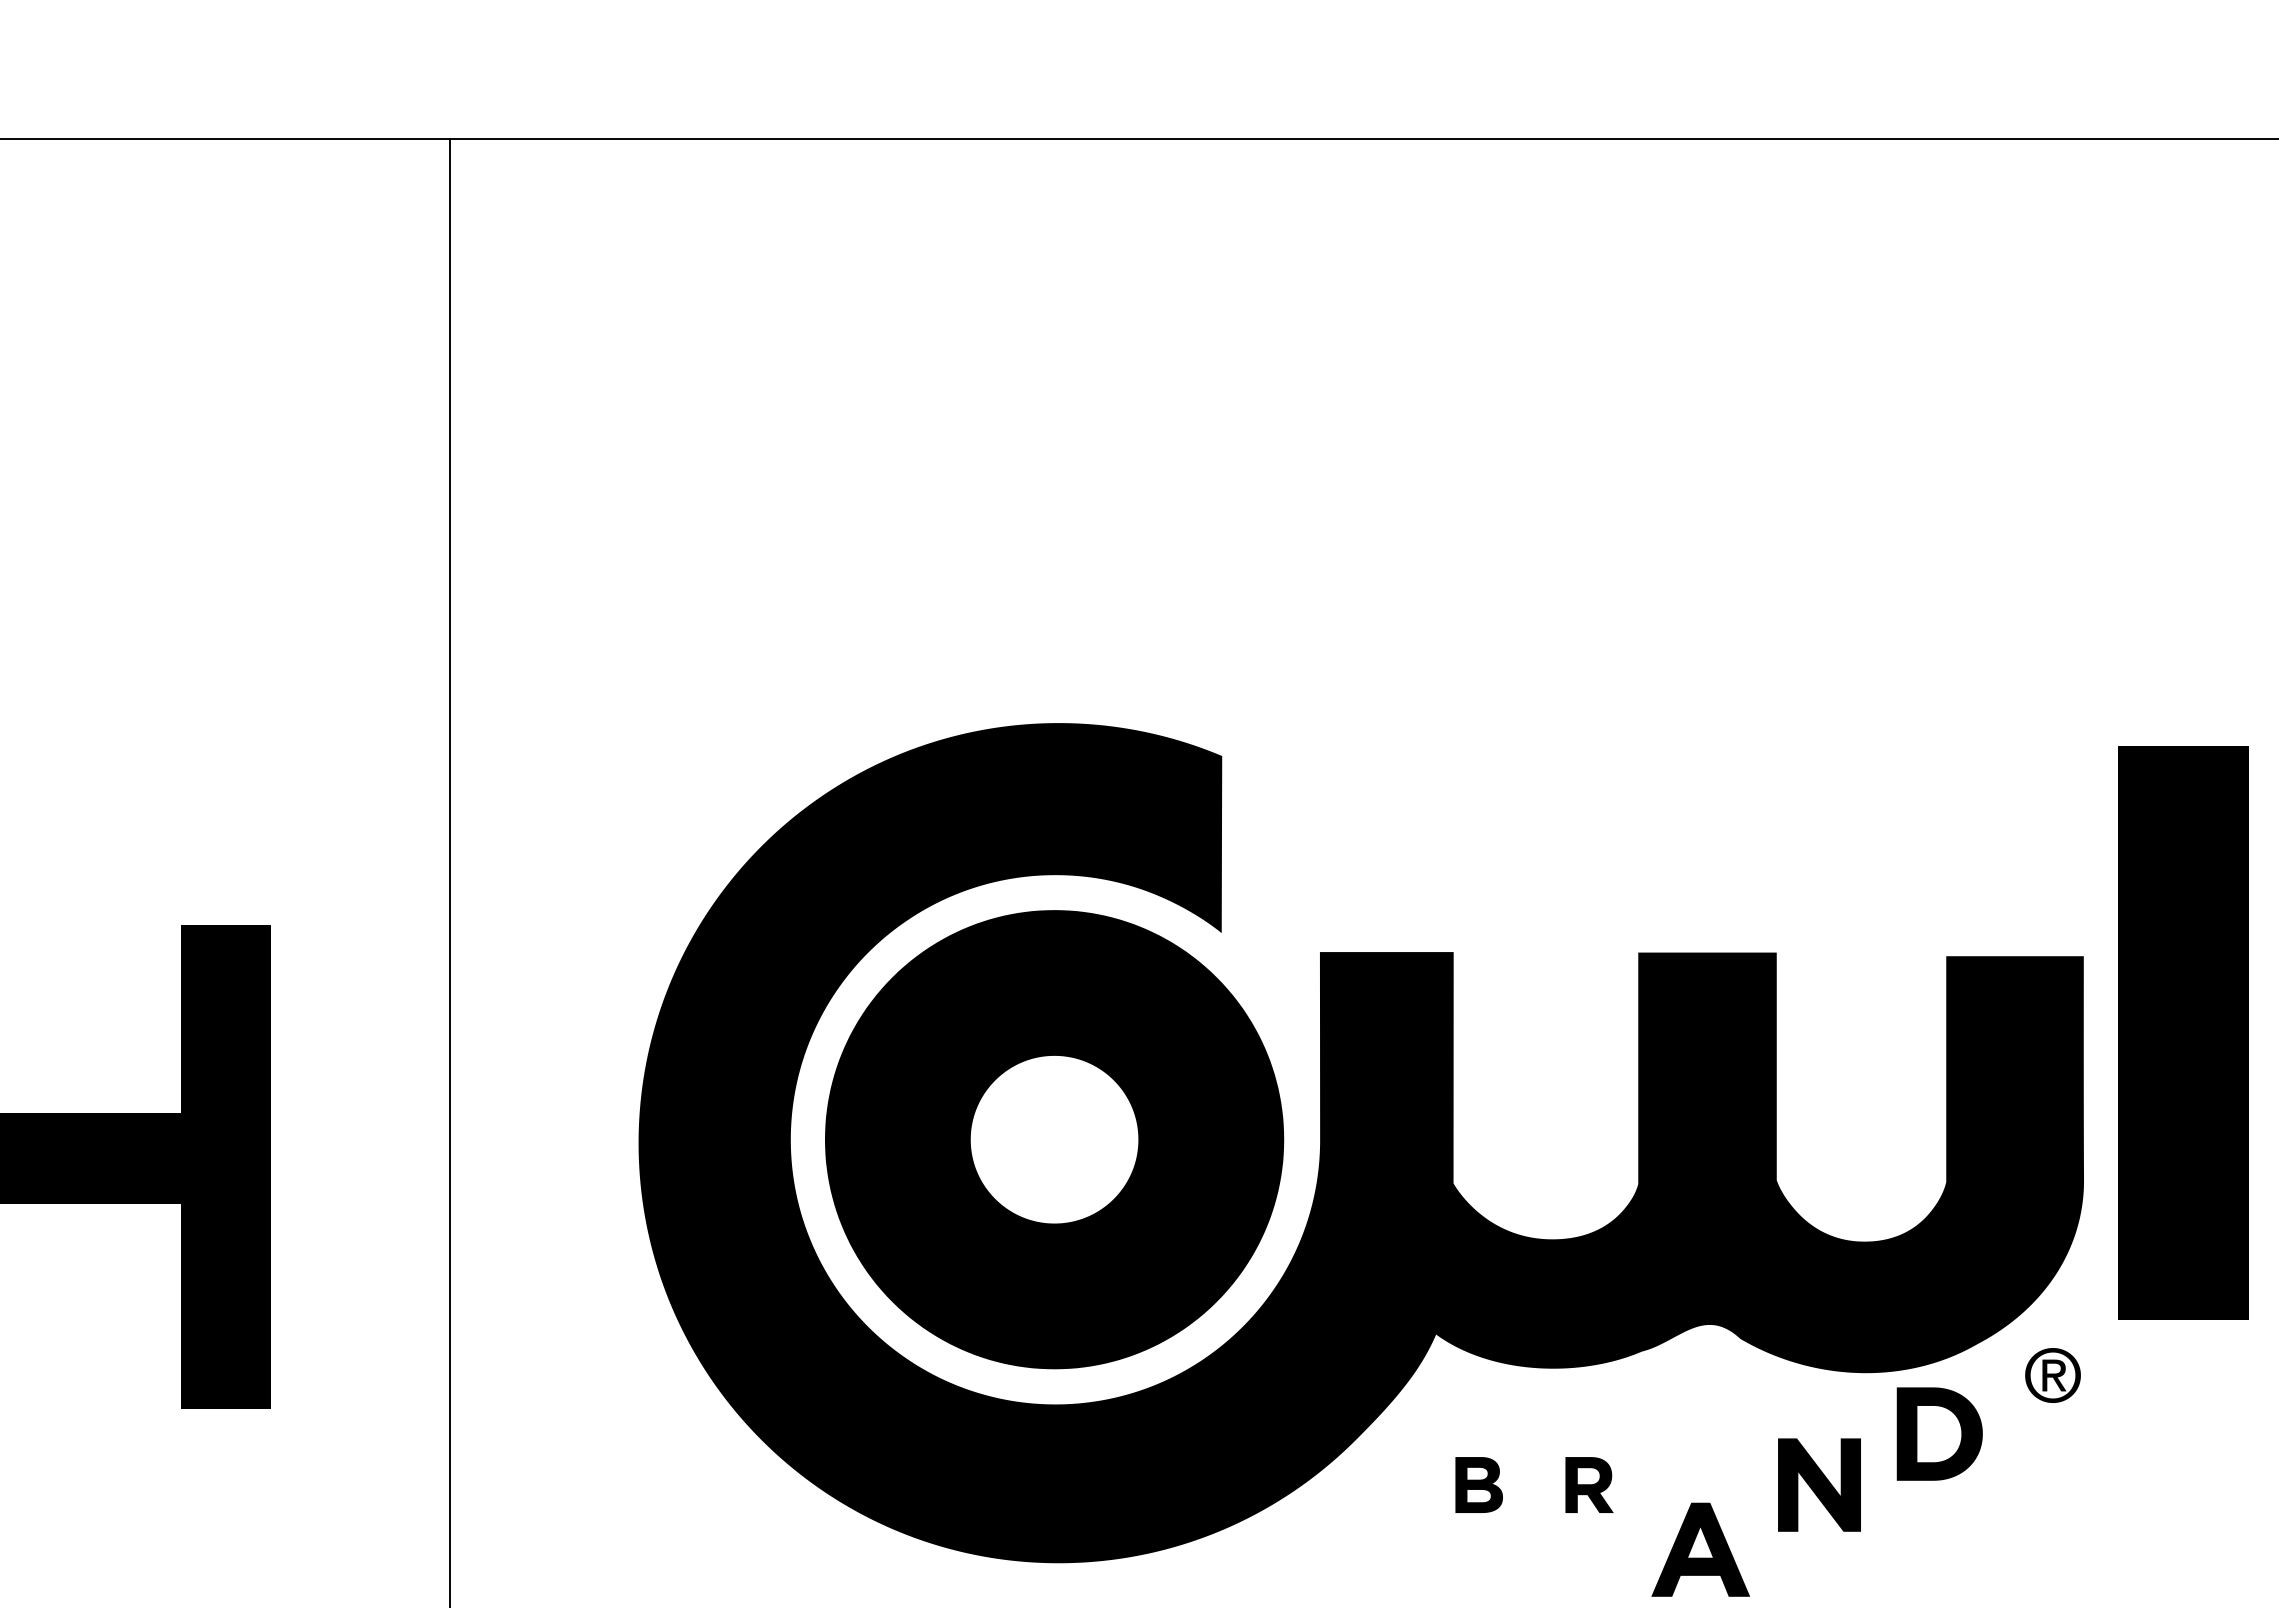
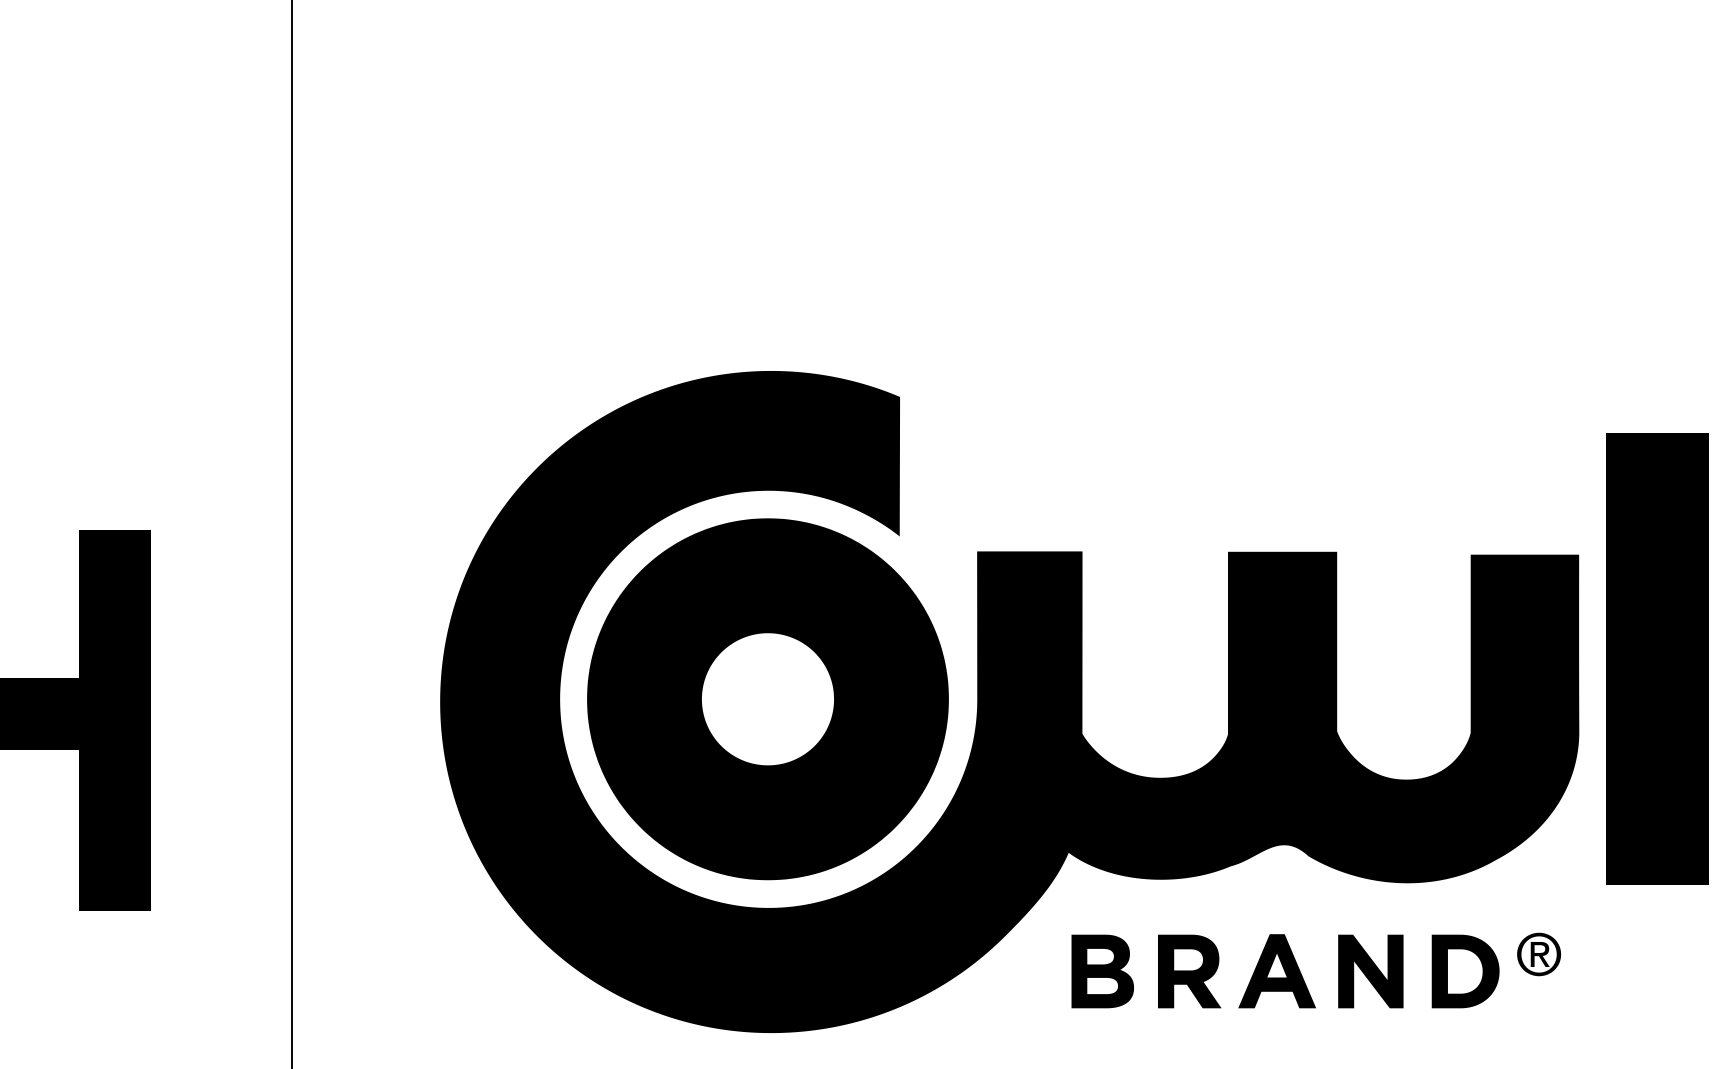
part: (2183, 1032) -> (1657, 658), moved
part: (2052, 1375) -> (1538, 954), moved
part: (1939, 1433) -> (1465, 971), moved
part: (1478, 1484) -> (1102, 971), size x1.67
part: (1589, 1484) -> (1189, 971), size x1.67
part: (1700, 1549) -> (1277, 971), moved

